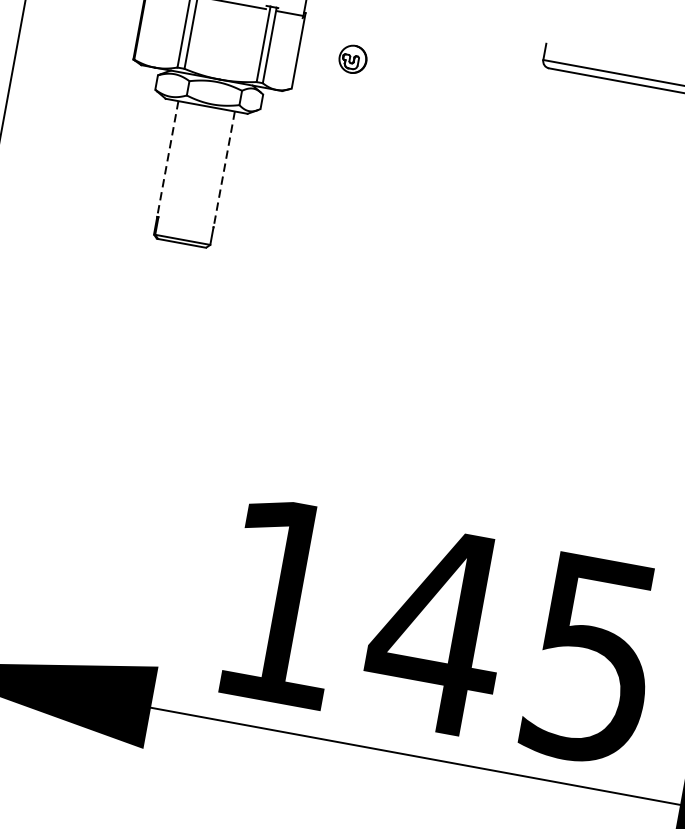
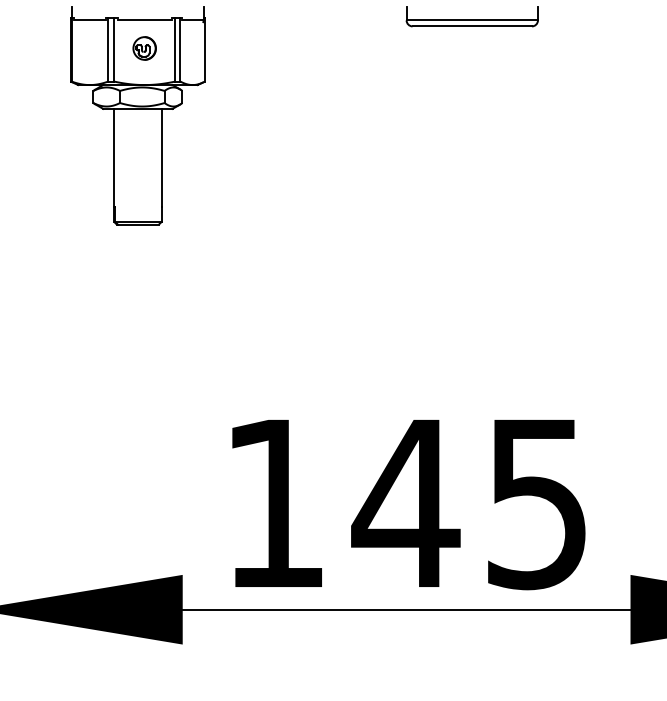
part: (352, 59) -> (144, 48), moved
line: (168, 158) -> (114, 157), dashed -> solid
line: (223, 168) -> (161, 157), dashed -> solid

